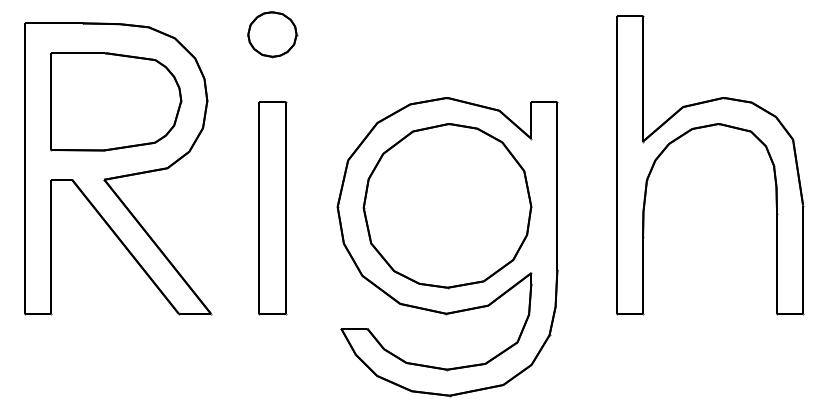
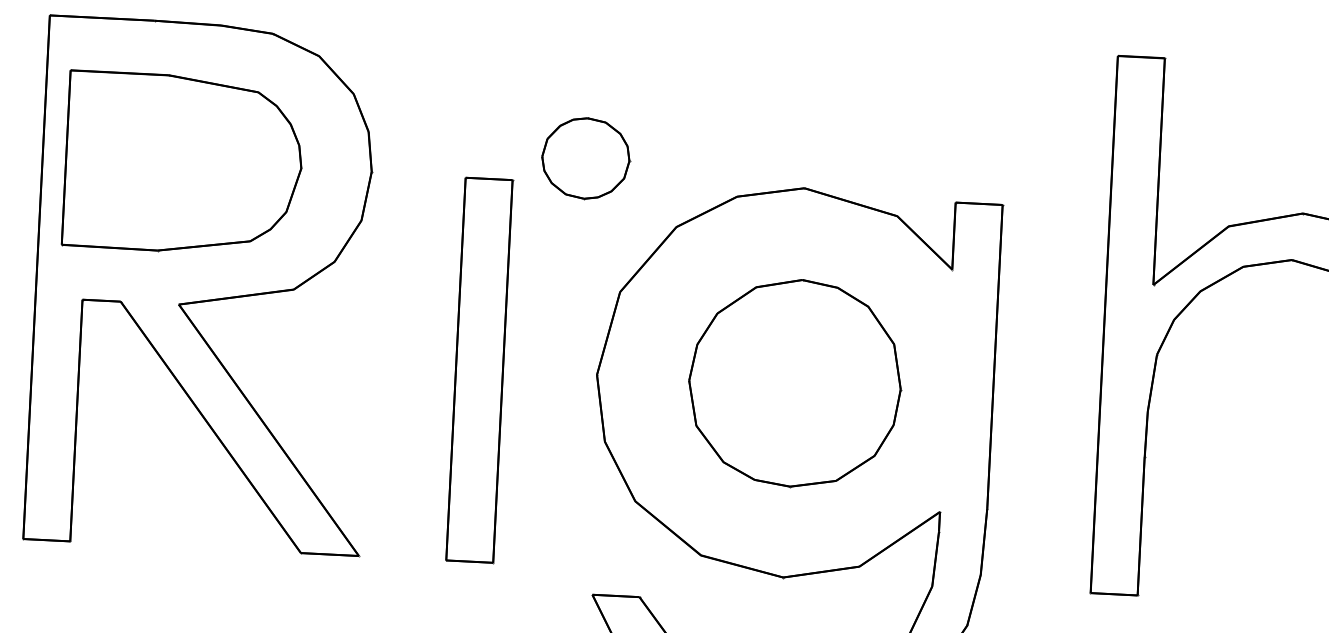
part: (272, 34) -> (585, 158), moved
part: (116, 101) -> (184, 163), moved
part: (447, 206) -> (795, 384), size x0.7

